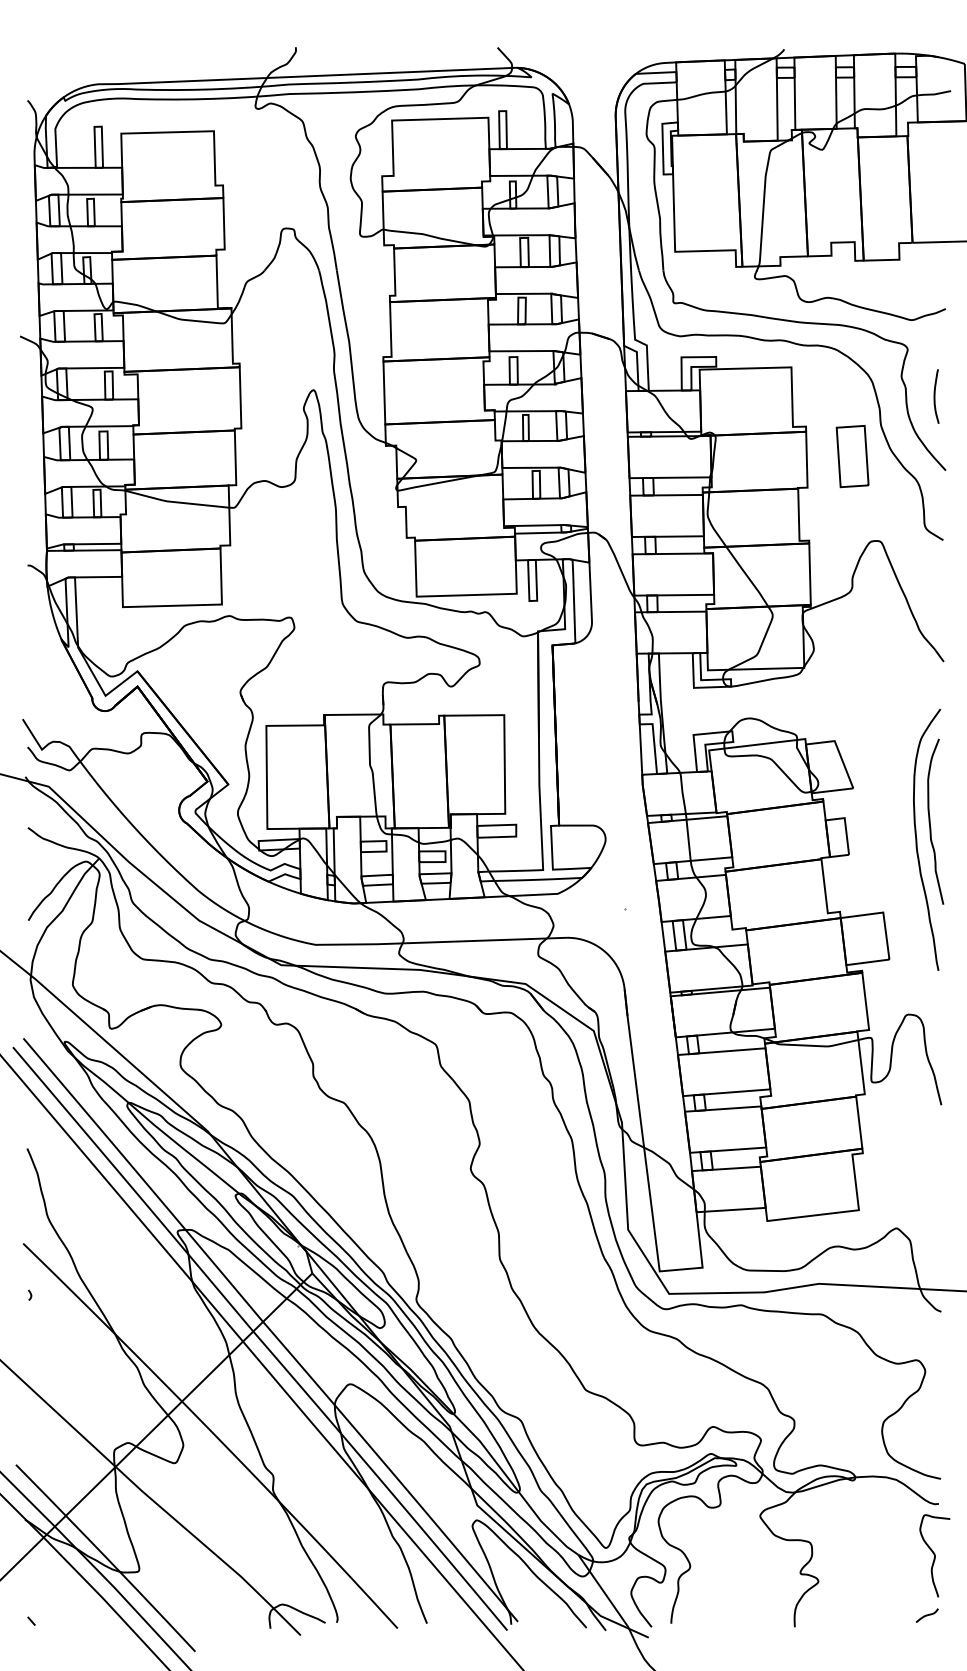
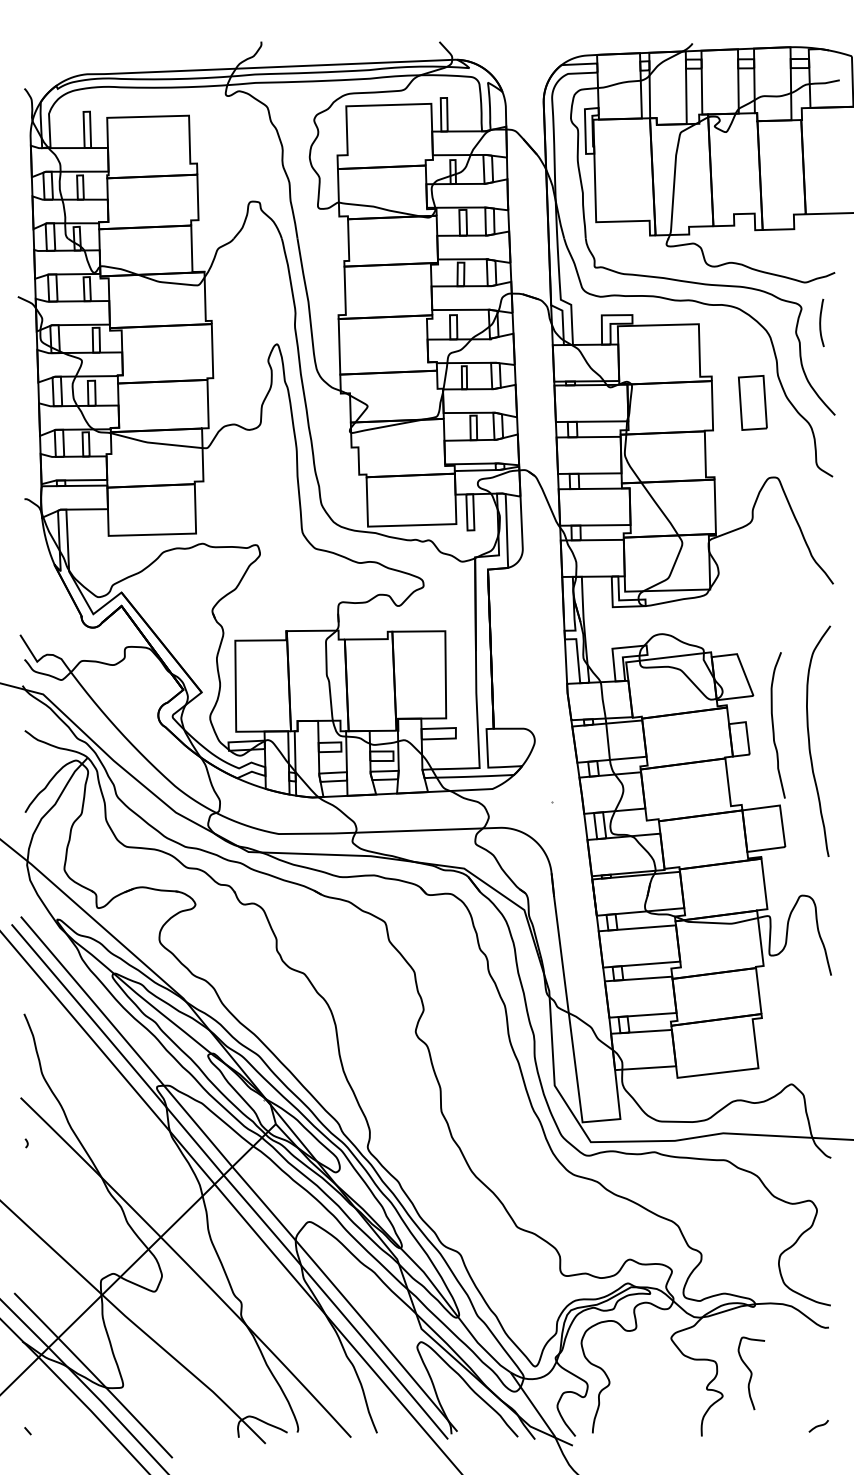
curve: (936, 396) -> (821, 322), moved
curve: (930, 821) -> (773, 725), moved
curve: (934, 1555) -> (751, 1373), moved

